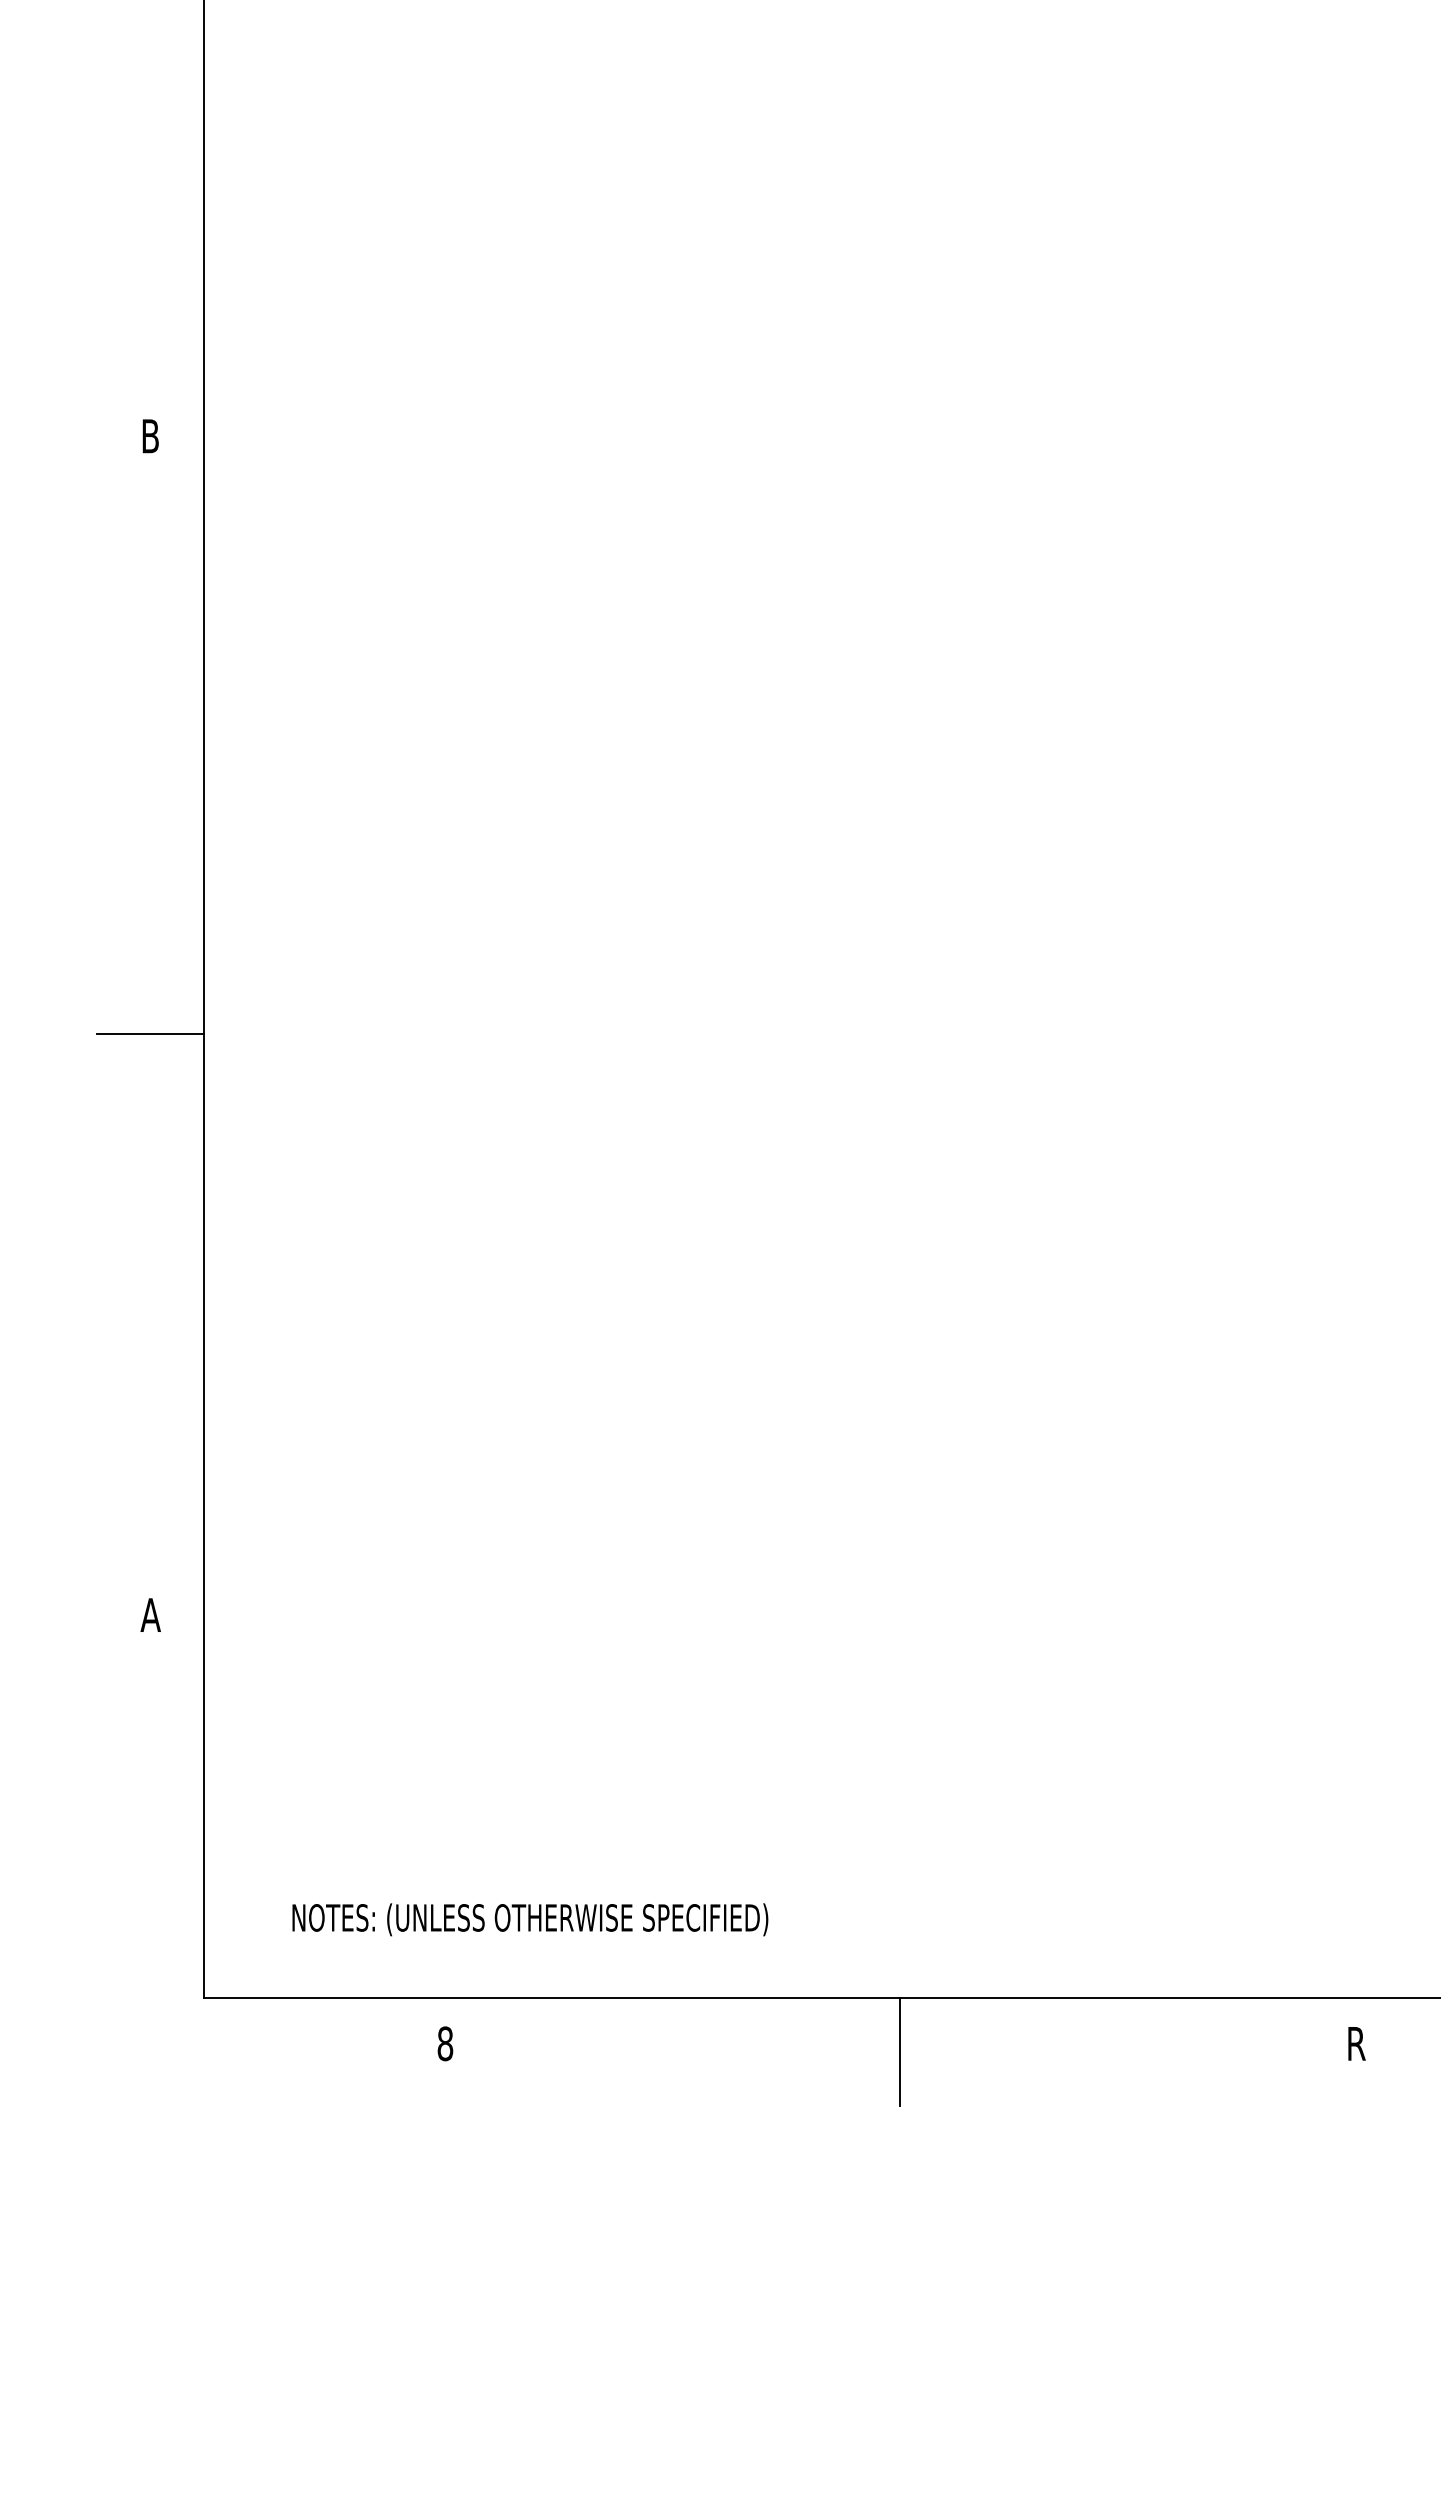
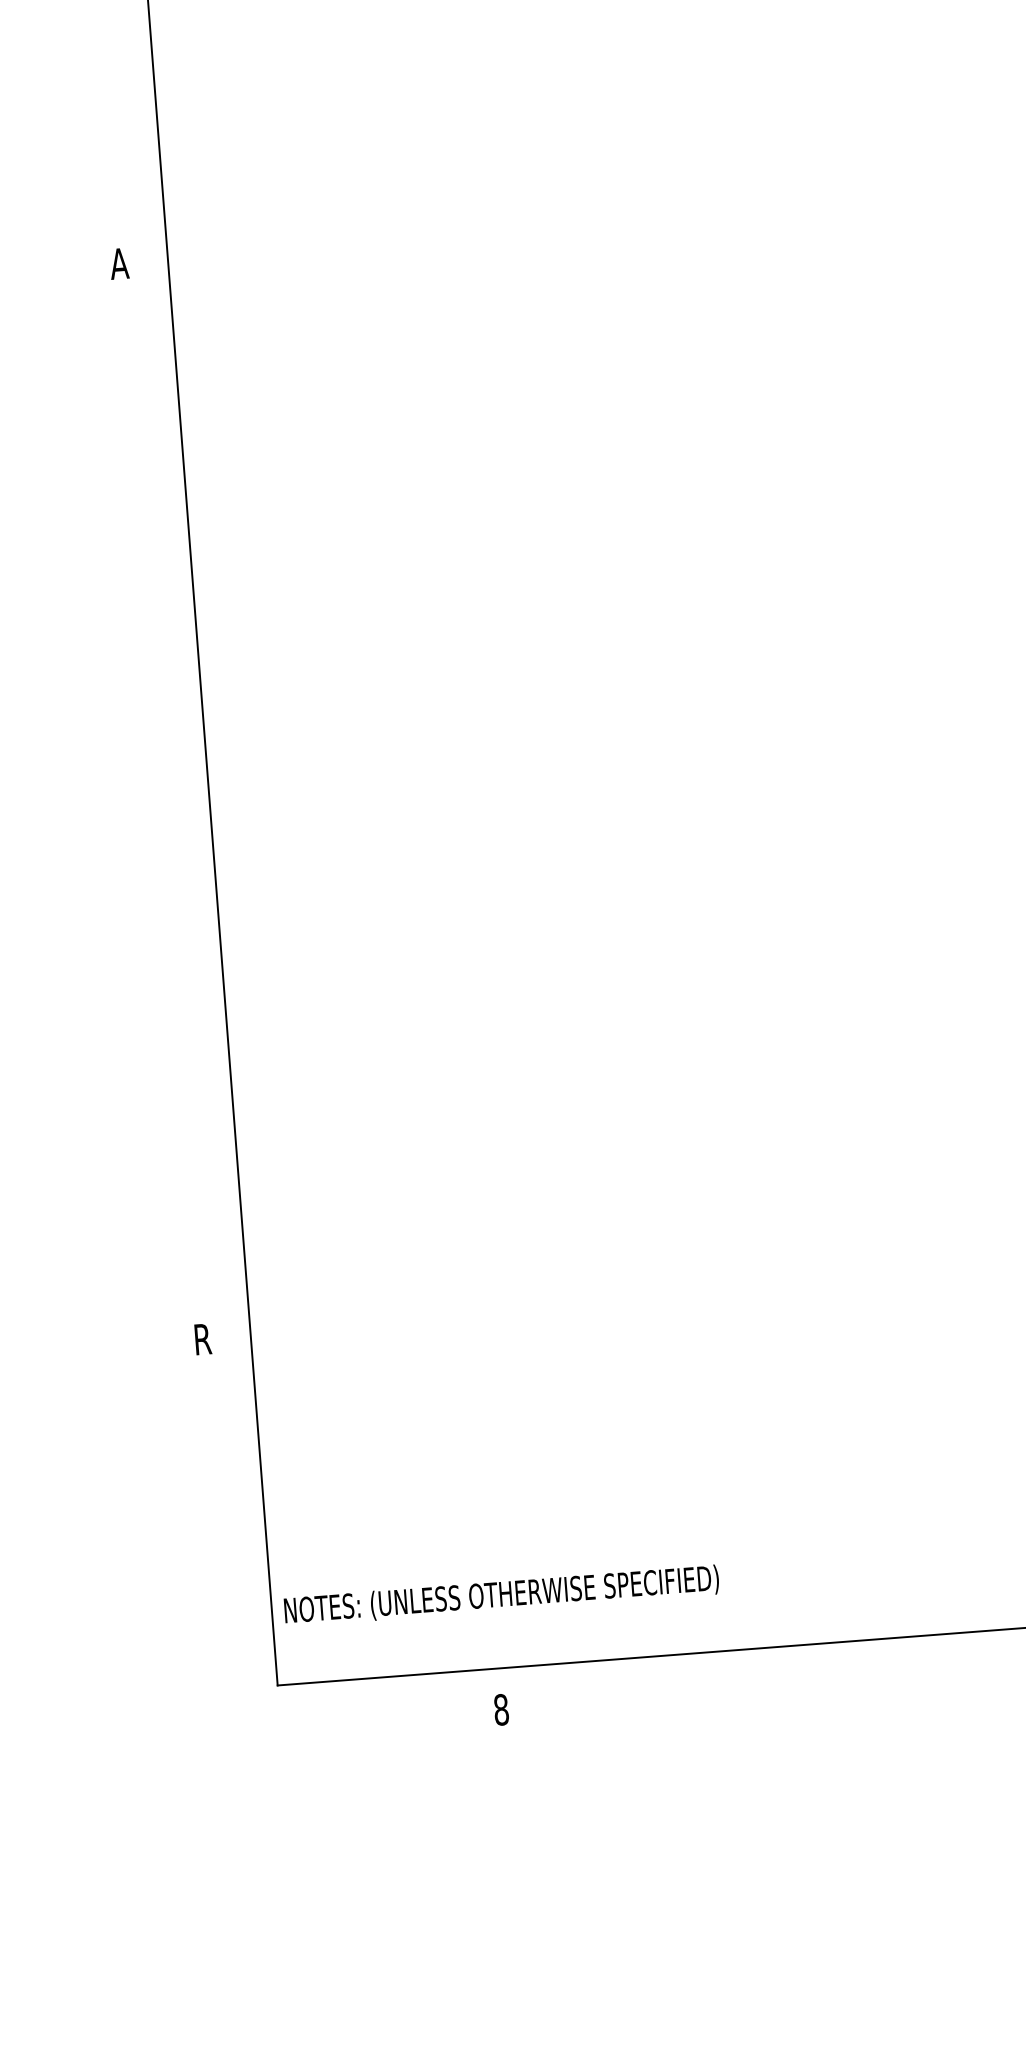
text: (150, 436) -> (119, 264), B -> A
line: (149, 1033) -> (160, 808), removed
text: (150, 1614) -> (202, 1338), A -> R
text: (530, 1919) -> (501, 1595), moved
line: (900, 2051) -> (917, 1684), removed

